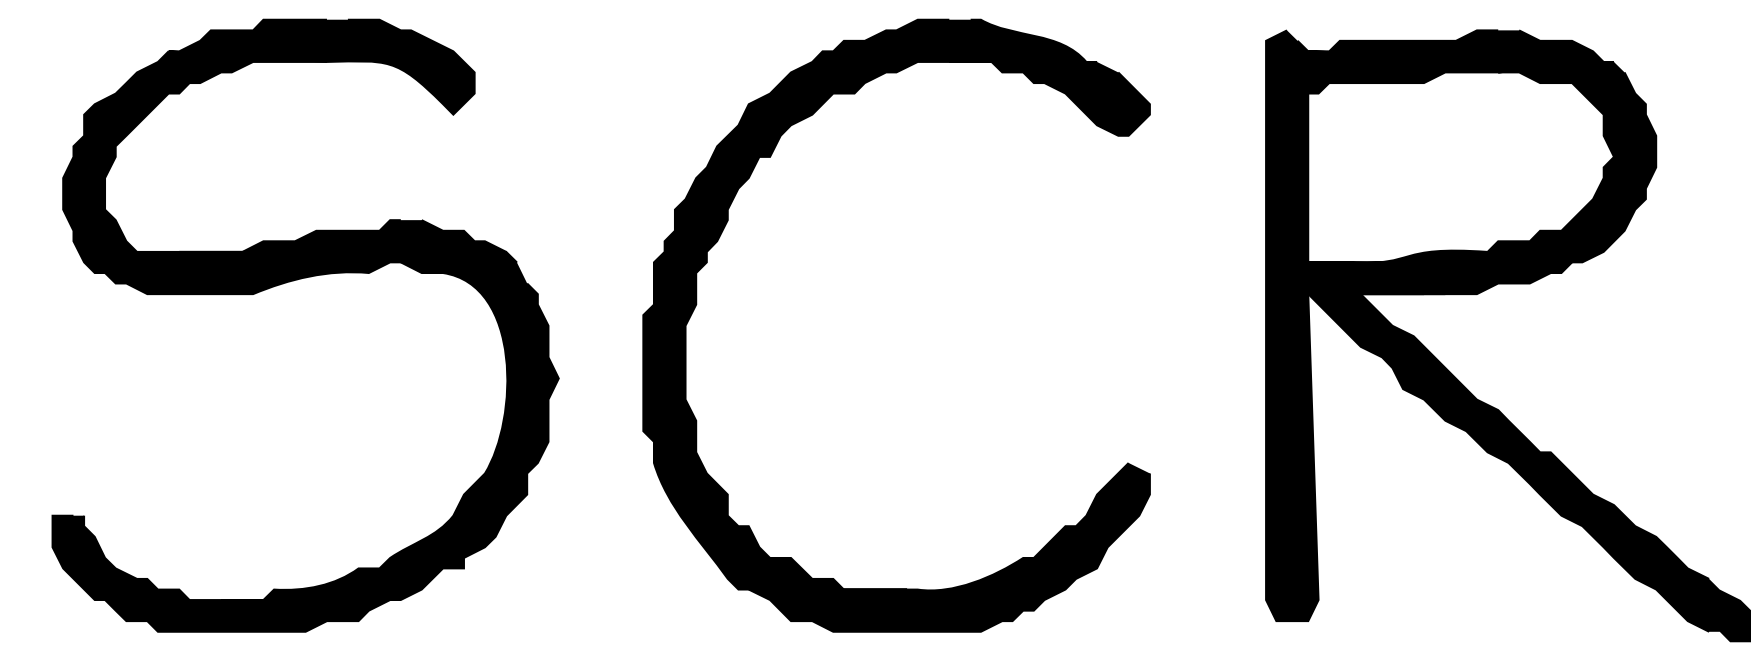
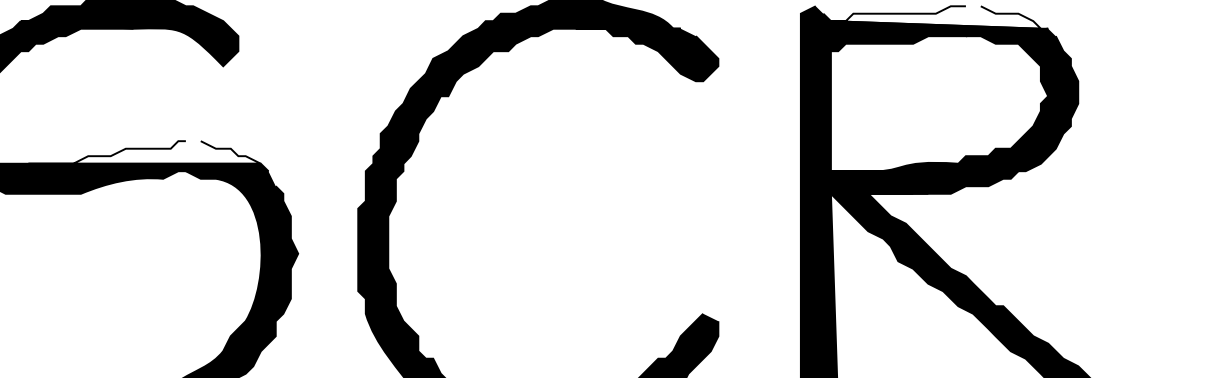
fill: (1455, 45) -> (935, 17), removed
fill: (342, 235) -> (144, 152), removed

